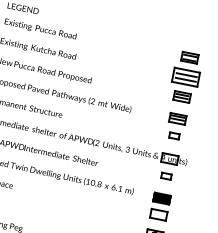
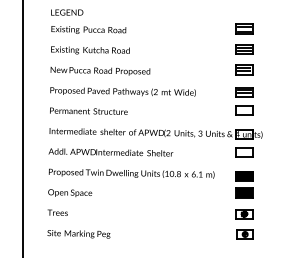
part: (186, 77) -> (244, 49), size x0.62
part: (174, 135) -> (244, 110), size x1.67
part: (166, 176) -> (244, 152), size x1.67
fill: (158, 214) -> (244, 192), added

